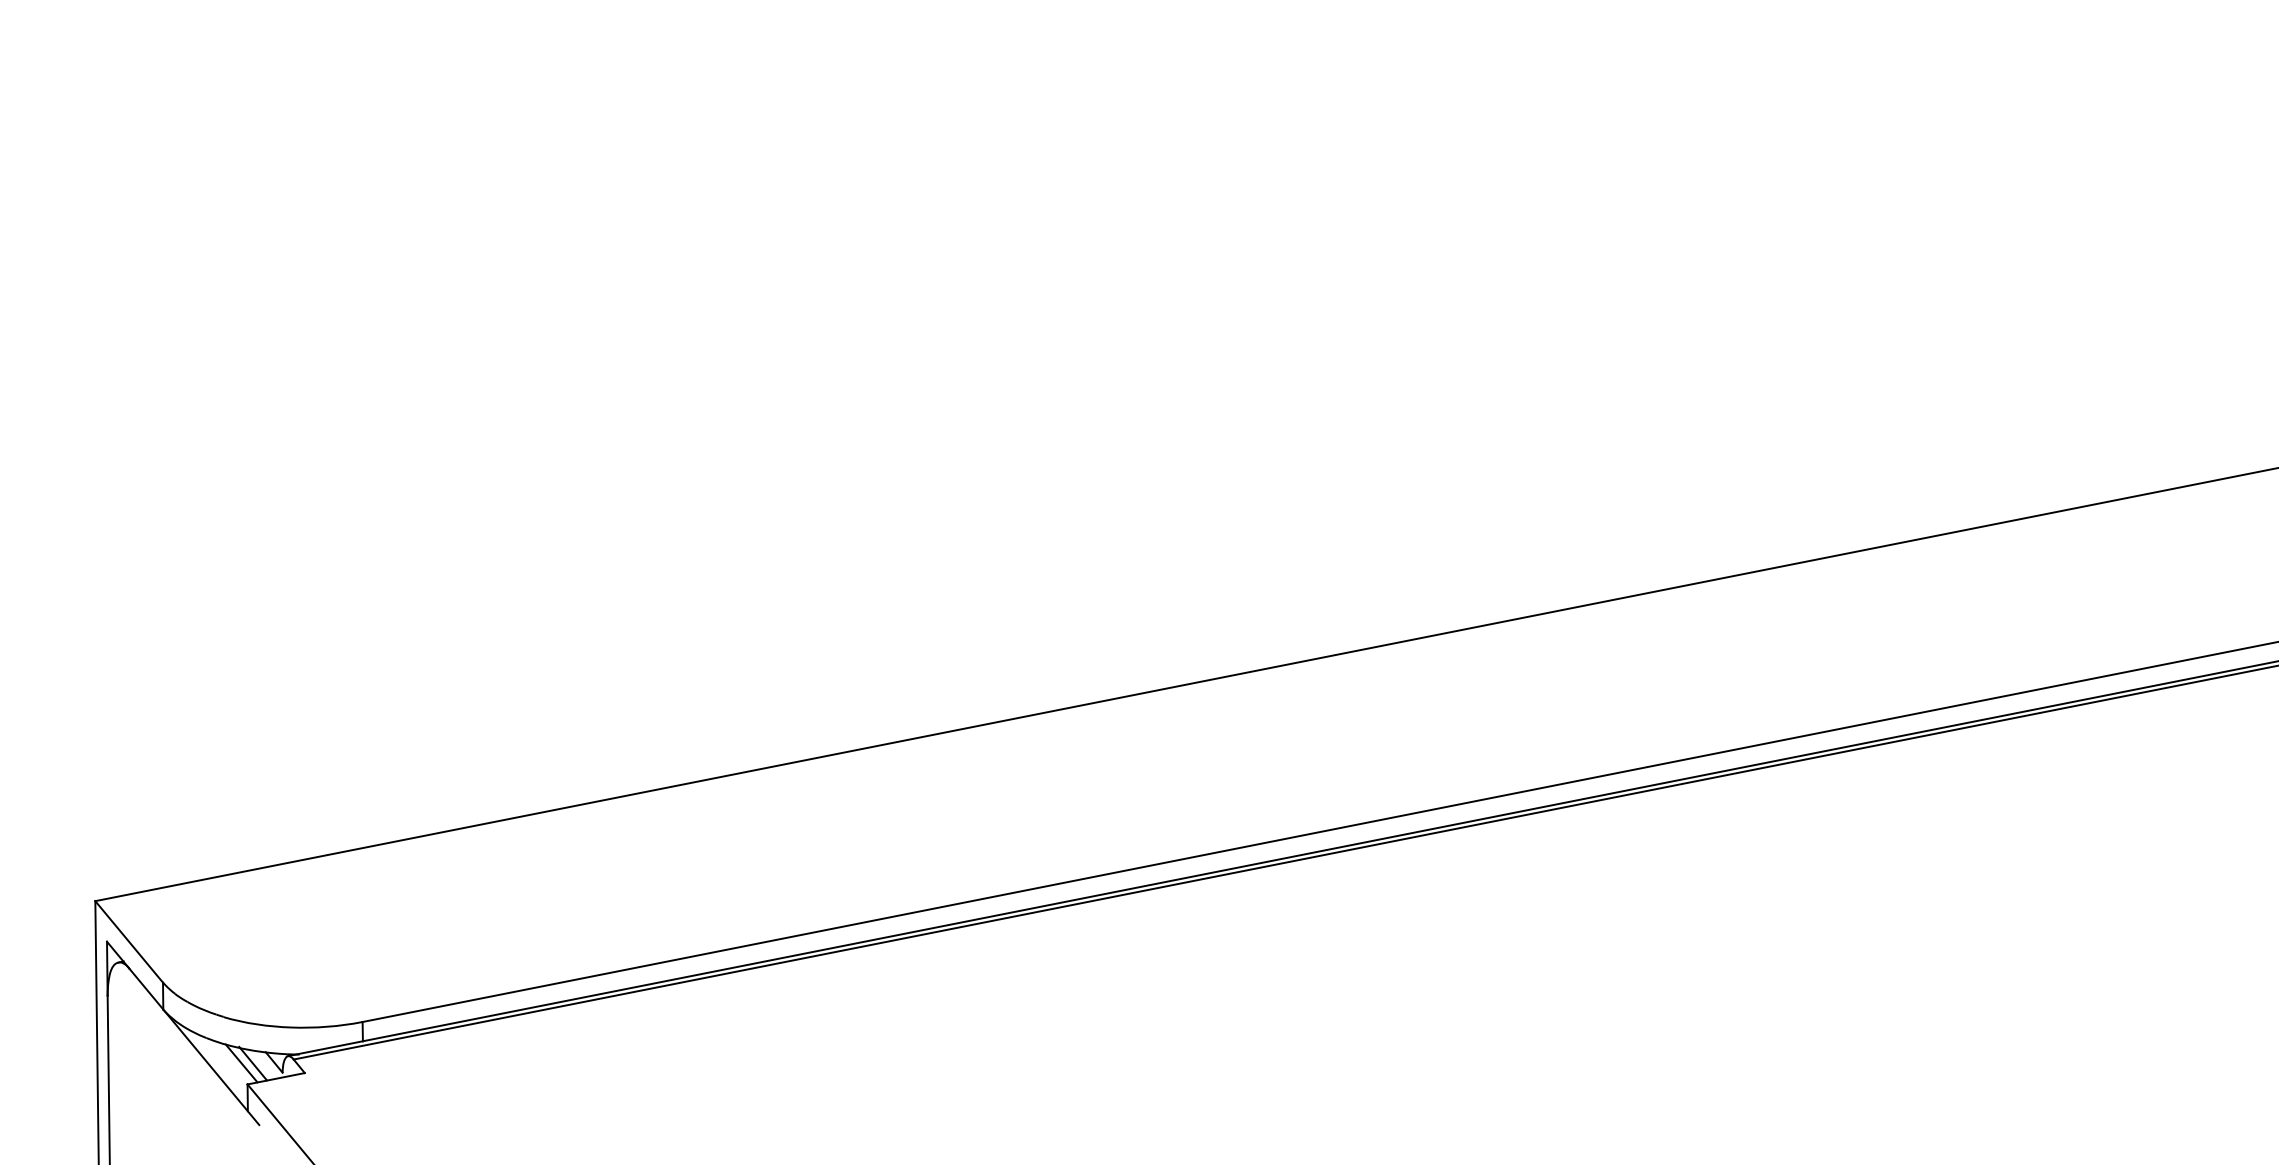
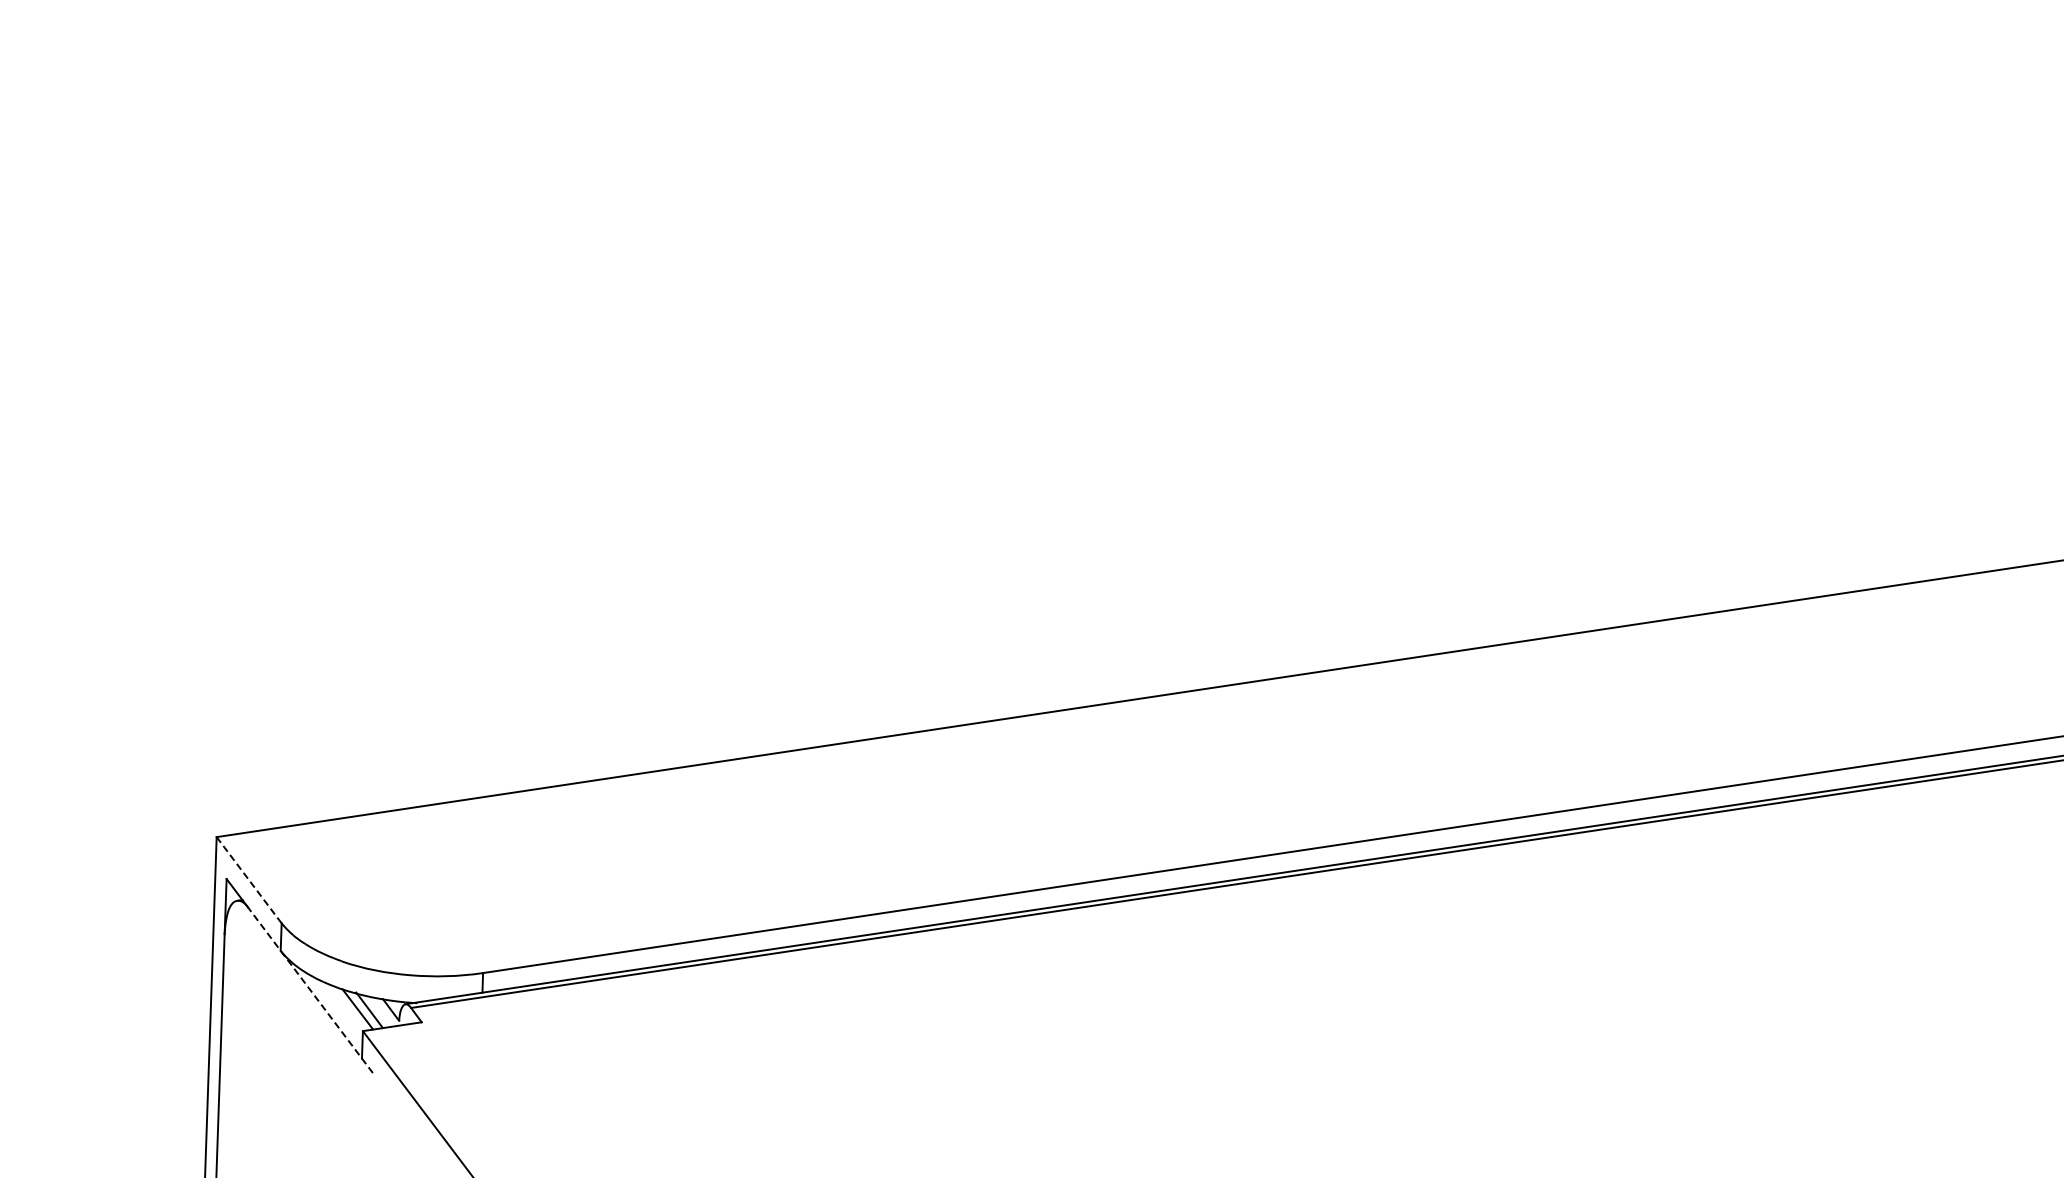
line: (129, 941) -> (249, 879), solid -> dashed
line: (194, 1046) -> (310, 989), solid -> dashed

